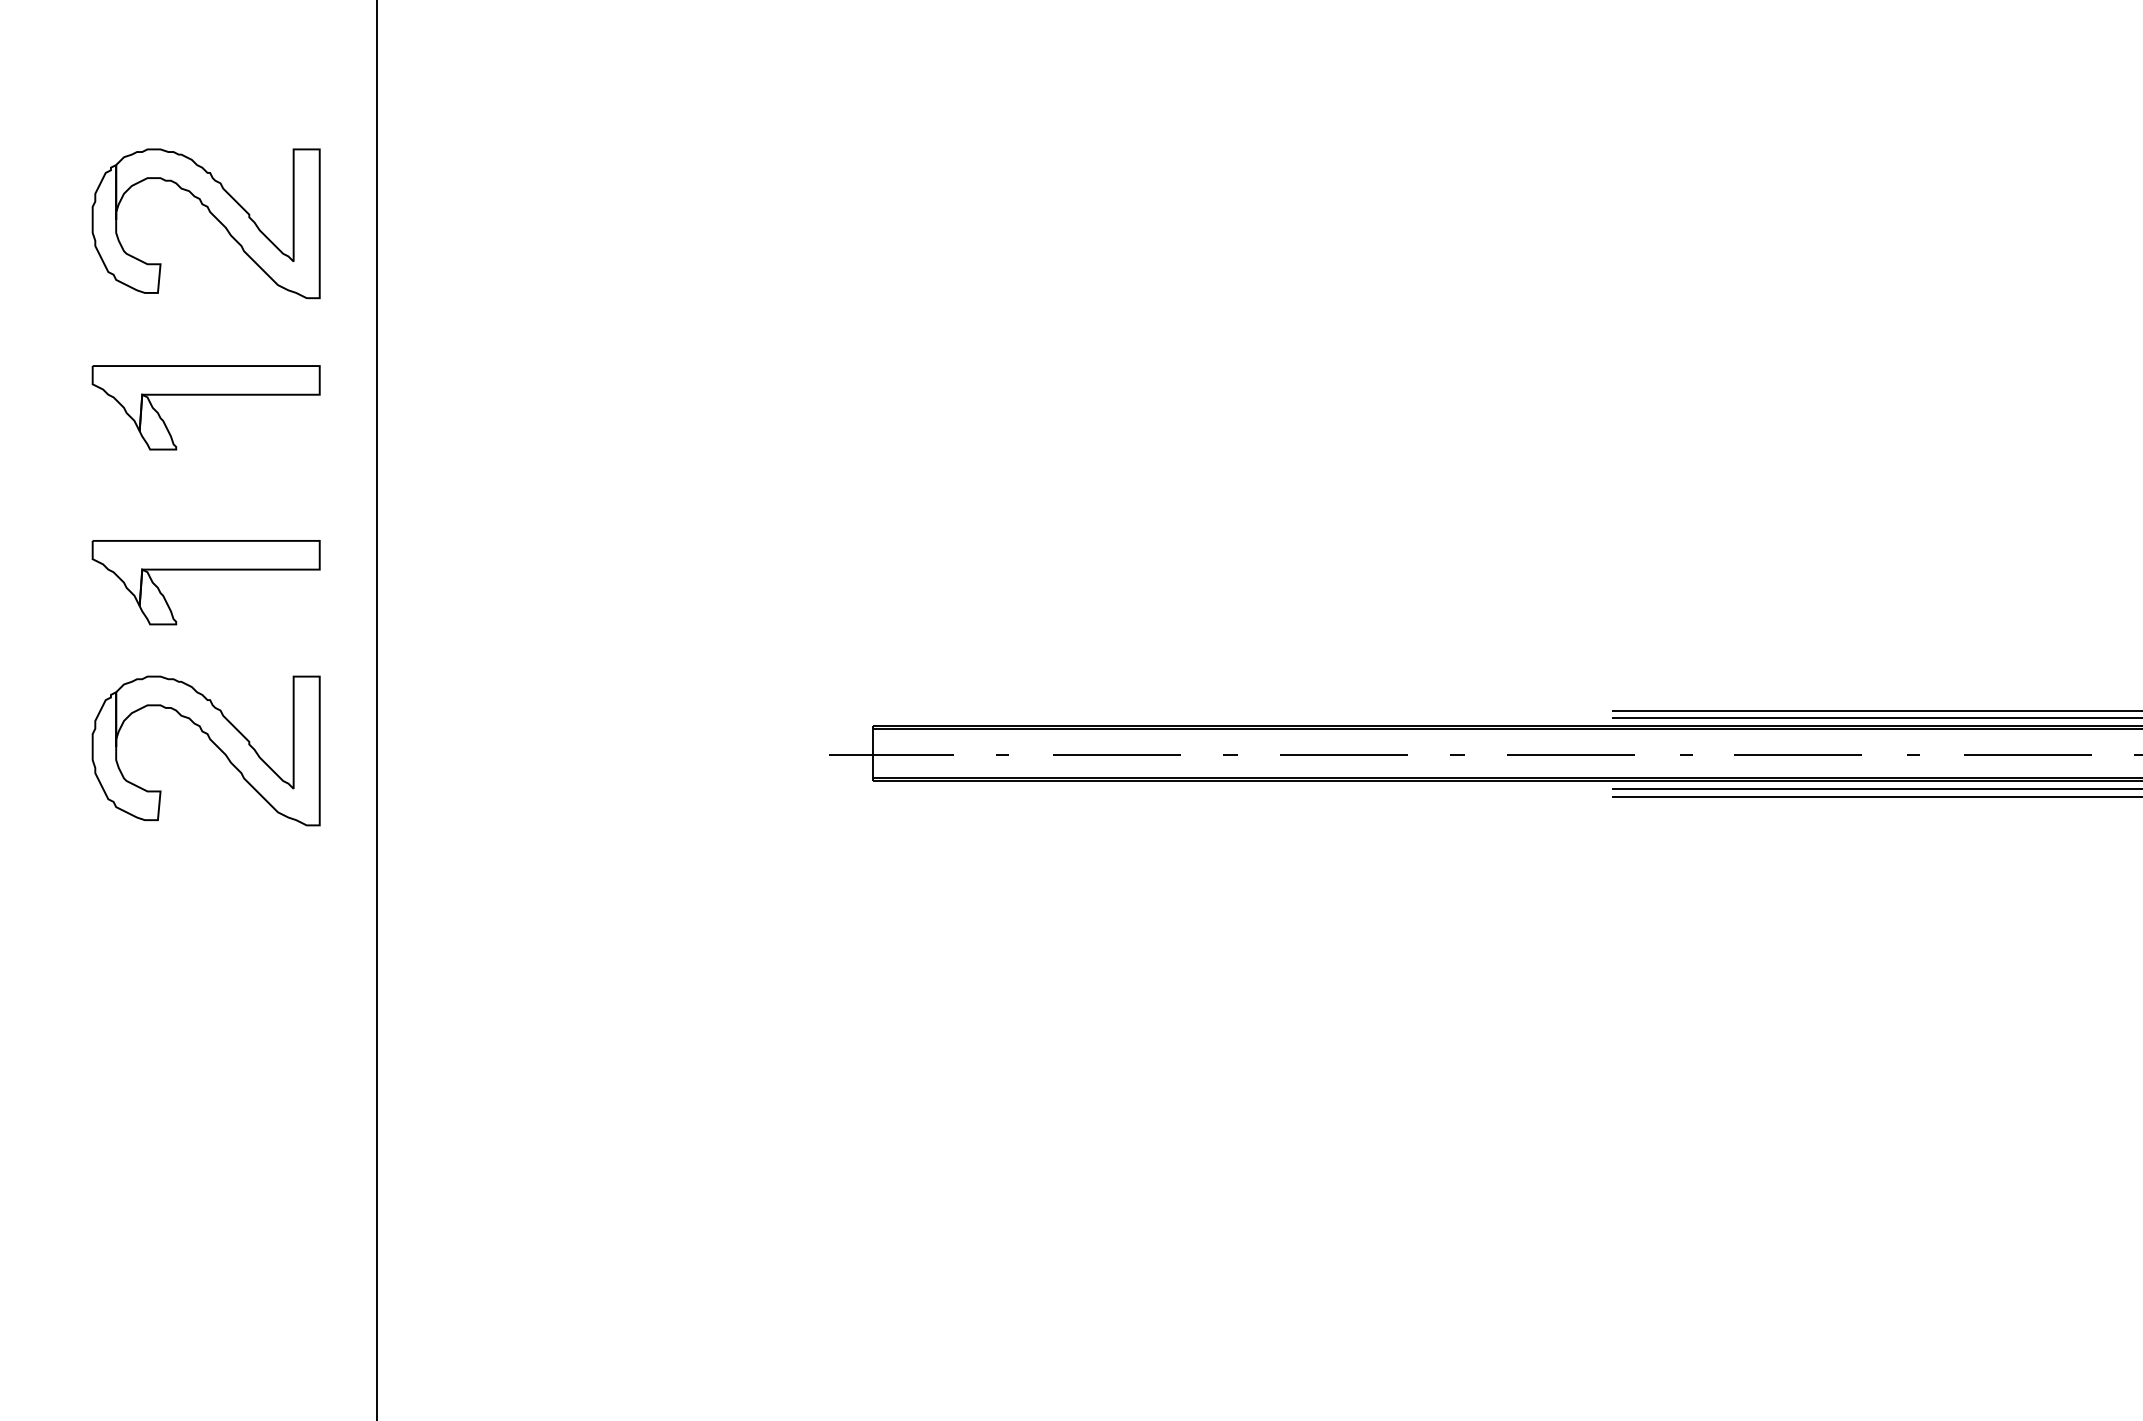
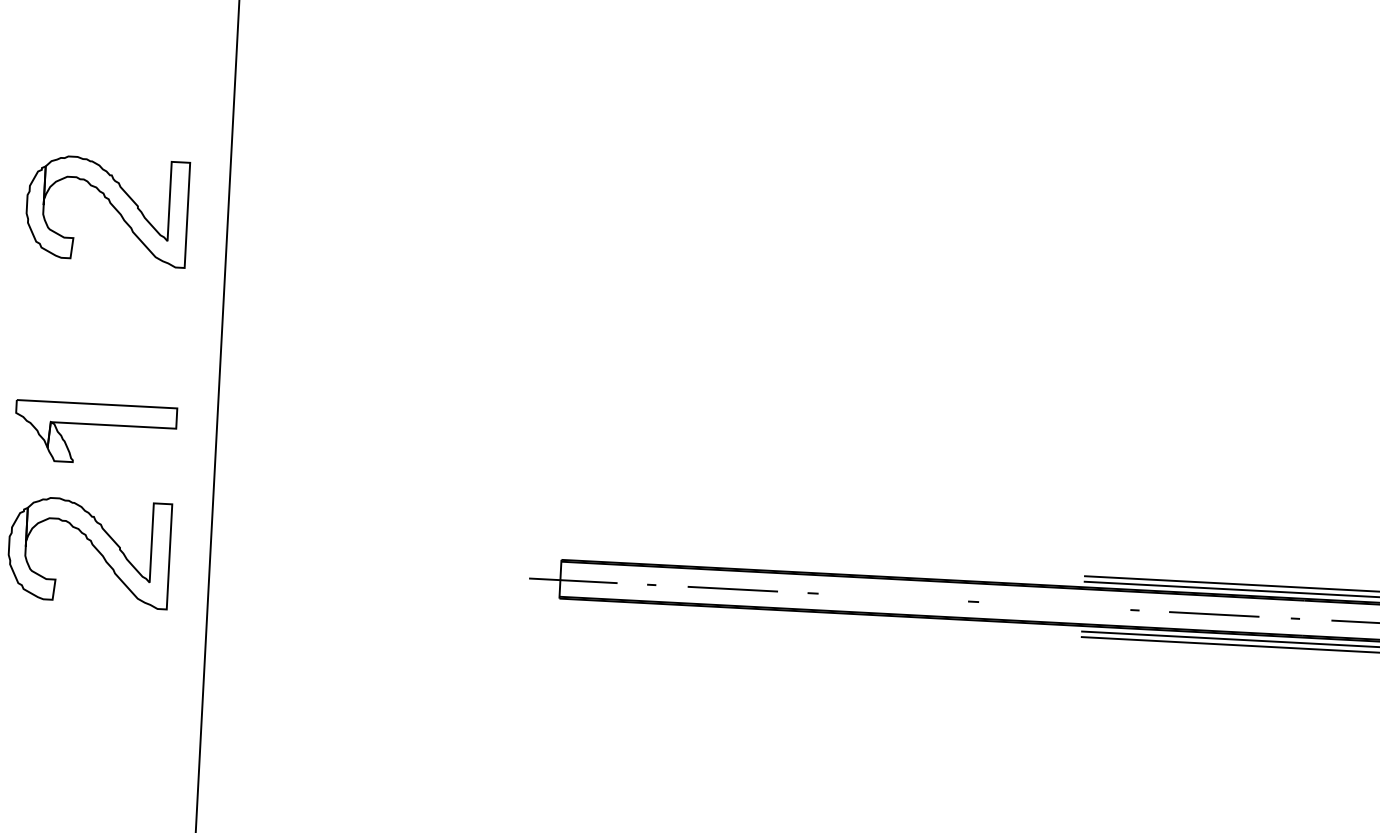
part: (212, 215) -> (111, 205), moved
part: (205, 395) -> (101, 301), removed
line: (1343, 754) -> (892, 597), removed
line: (1570, 754) -> (1053, 605), removed

